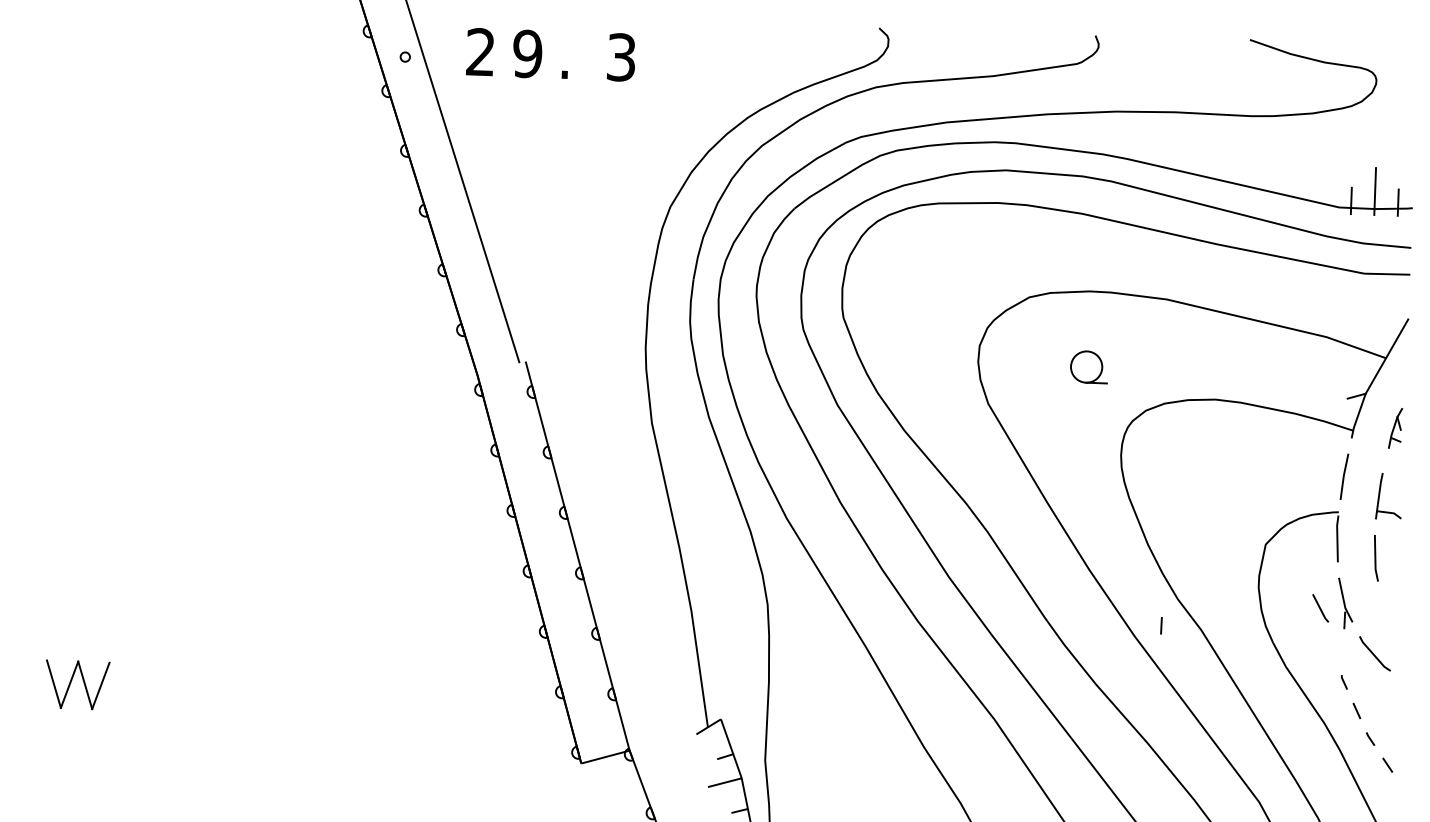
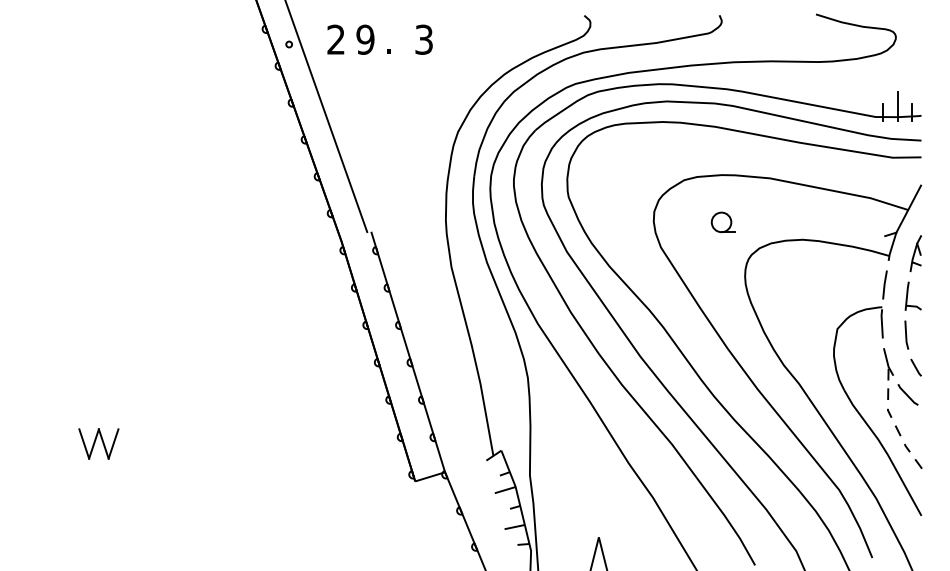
part: (1395, 428) -> (915, 253), size x1.43
line: (1319, 608) -> (915, 367), moved
line: (1161, 624) -> (888, 393), moved

